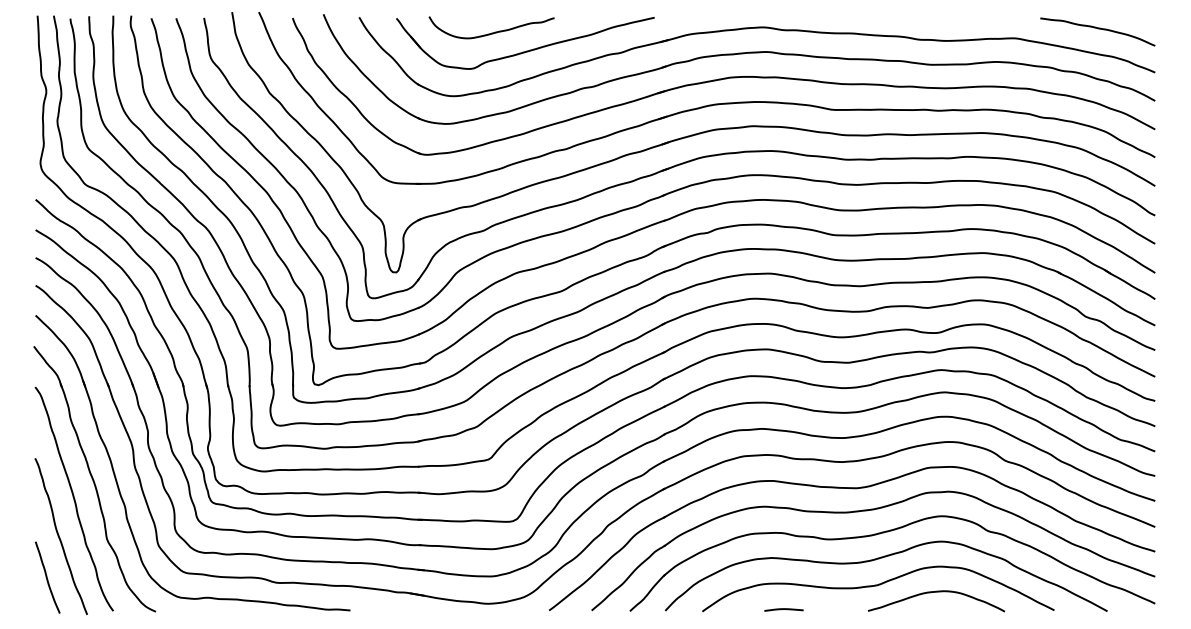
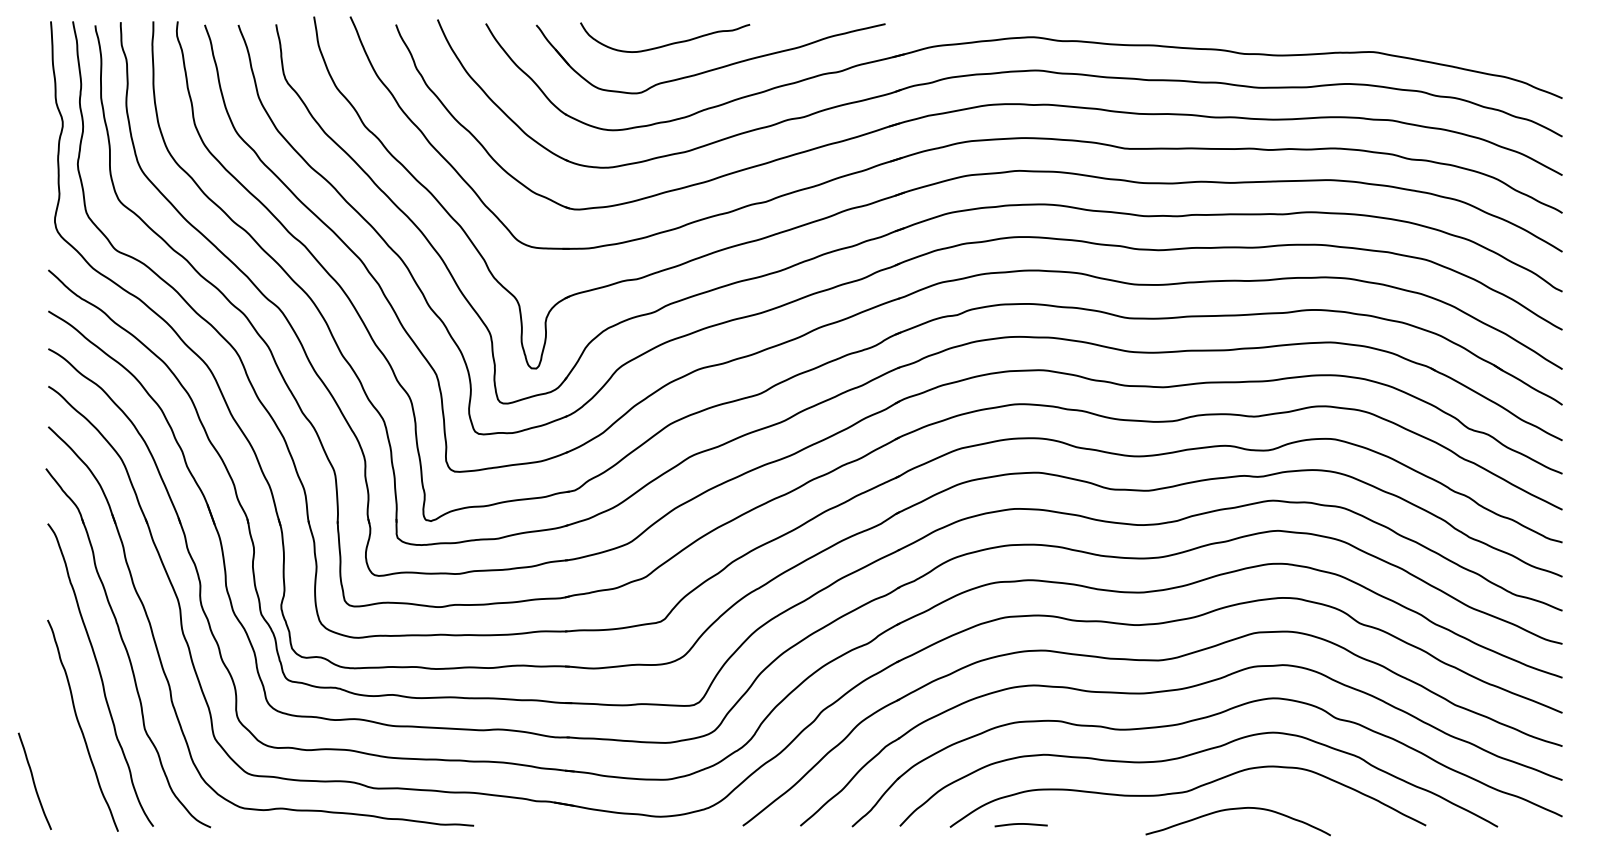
curve: (1098, 29) -> (1485, 40), removed
curve: (47, 577) -> (34, 781), moved
curve: (936, 592) -> (1238, 809), moved
line: (783, 609) -> (1020, 824), moved

